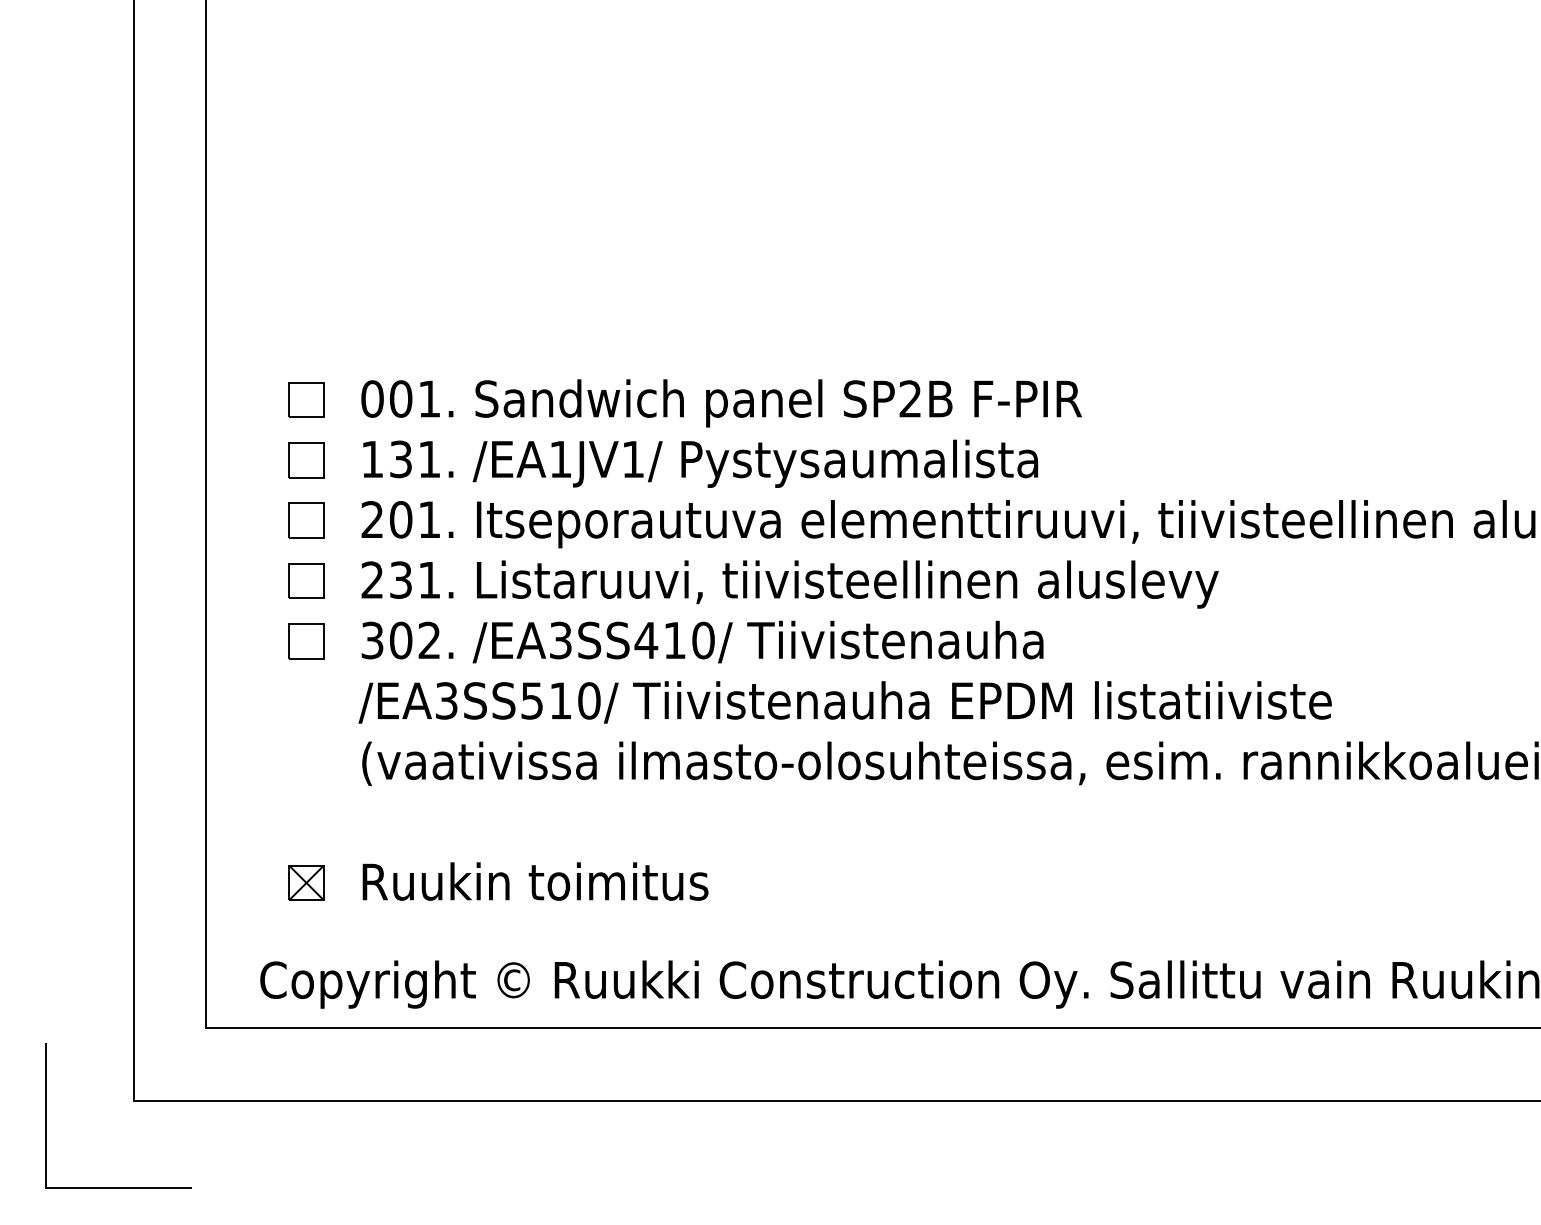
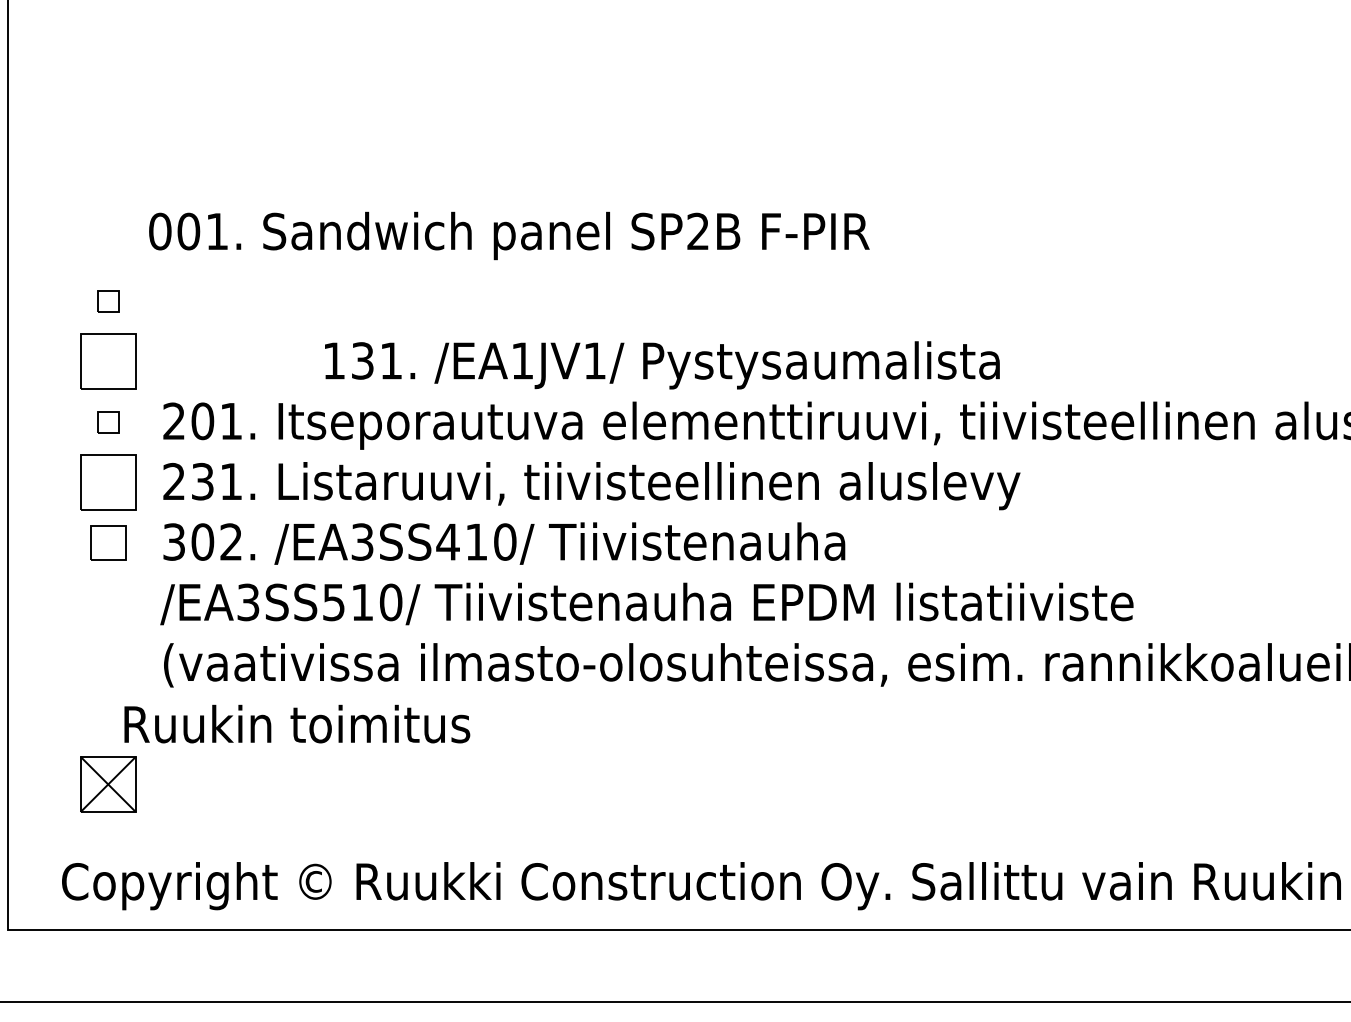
part: (306, 399) -> (108, 301), size x0.6
text: (721, 403) -> (509, 236), moved
part: (306, 460) -> (108, 362), size x1.6
text: (700, 463) -> (662, 365), moved
part: (306, 520) -> (108, 422), size x0.6
part: (306, 580) -> (108, 482), size x1.6
text: (535, 881) -> (297, 724), moved
part: (306, 882) -> (108, 784), size x1.6

